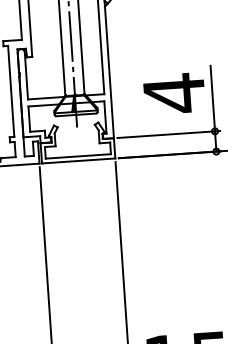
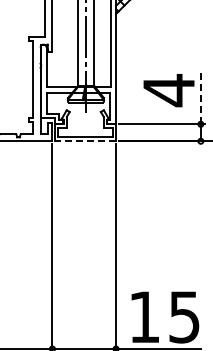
line: (212, 98) -> (200, 96), solid -> dashed
line: (78, 161) -> (85, 141), solid -> dashed

